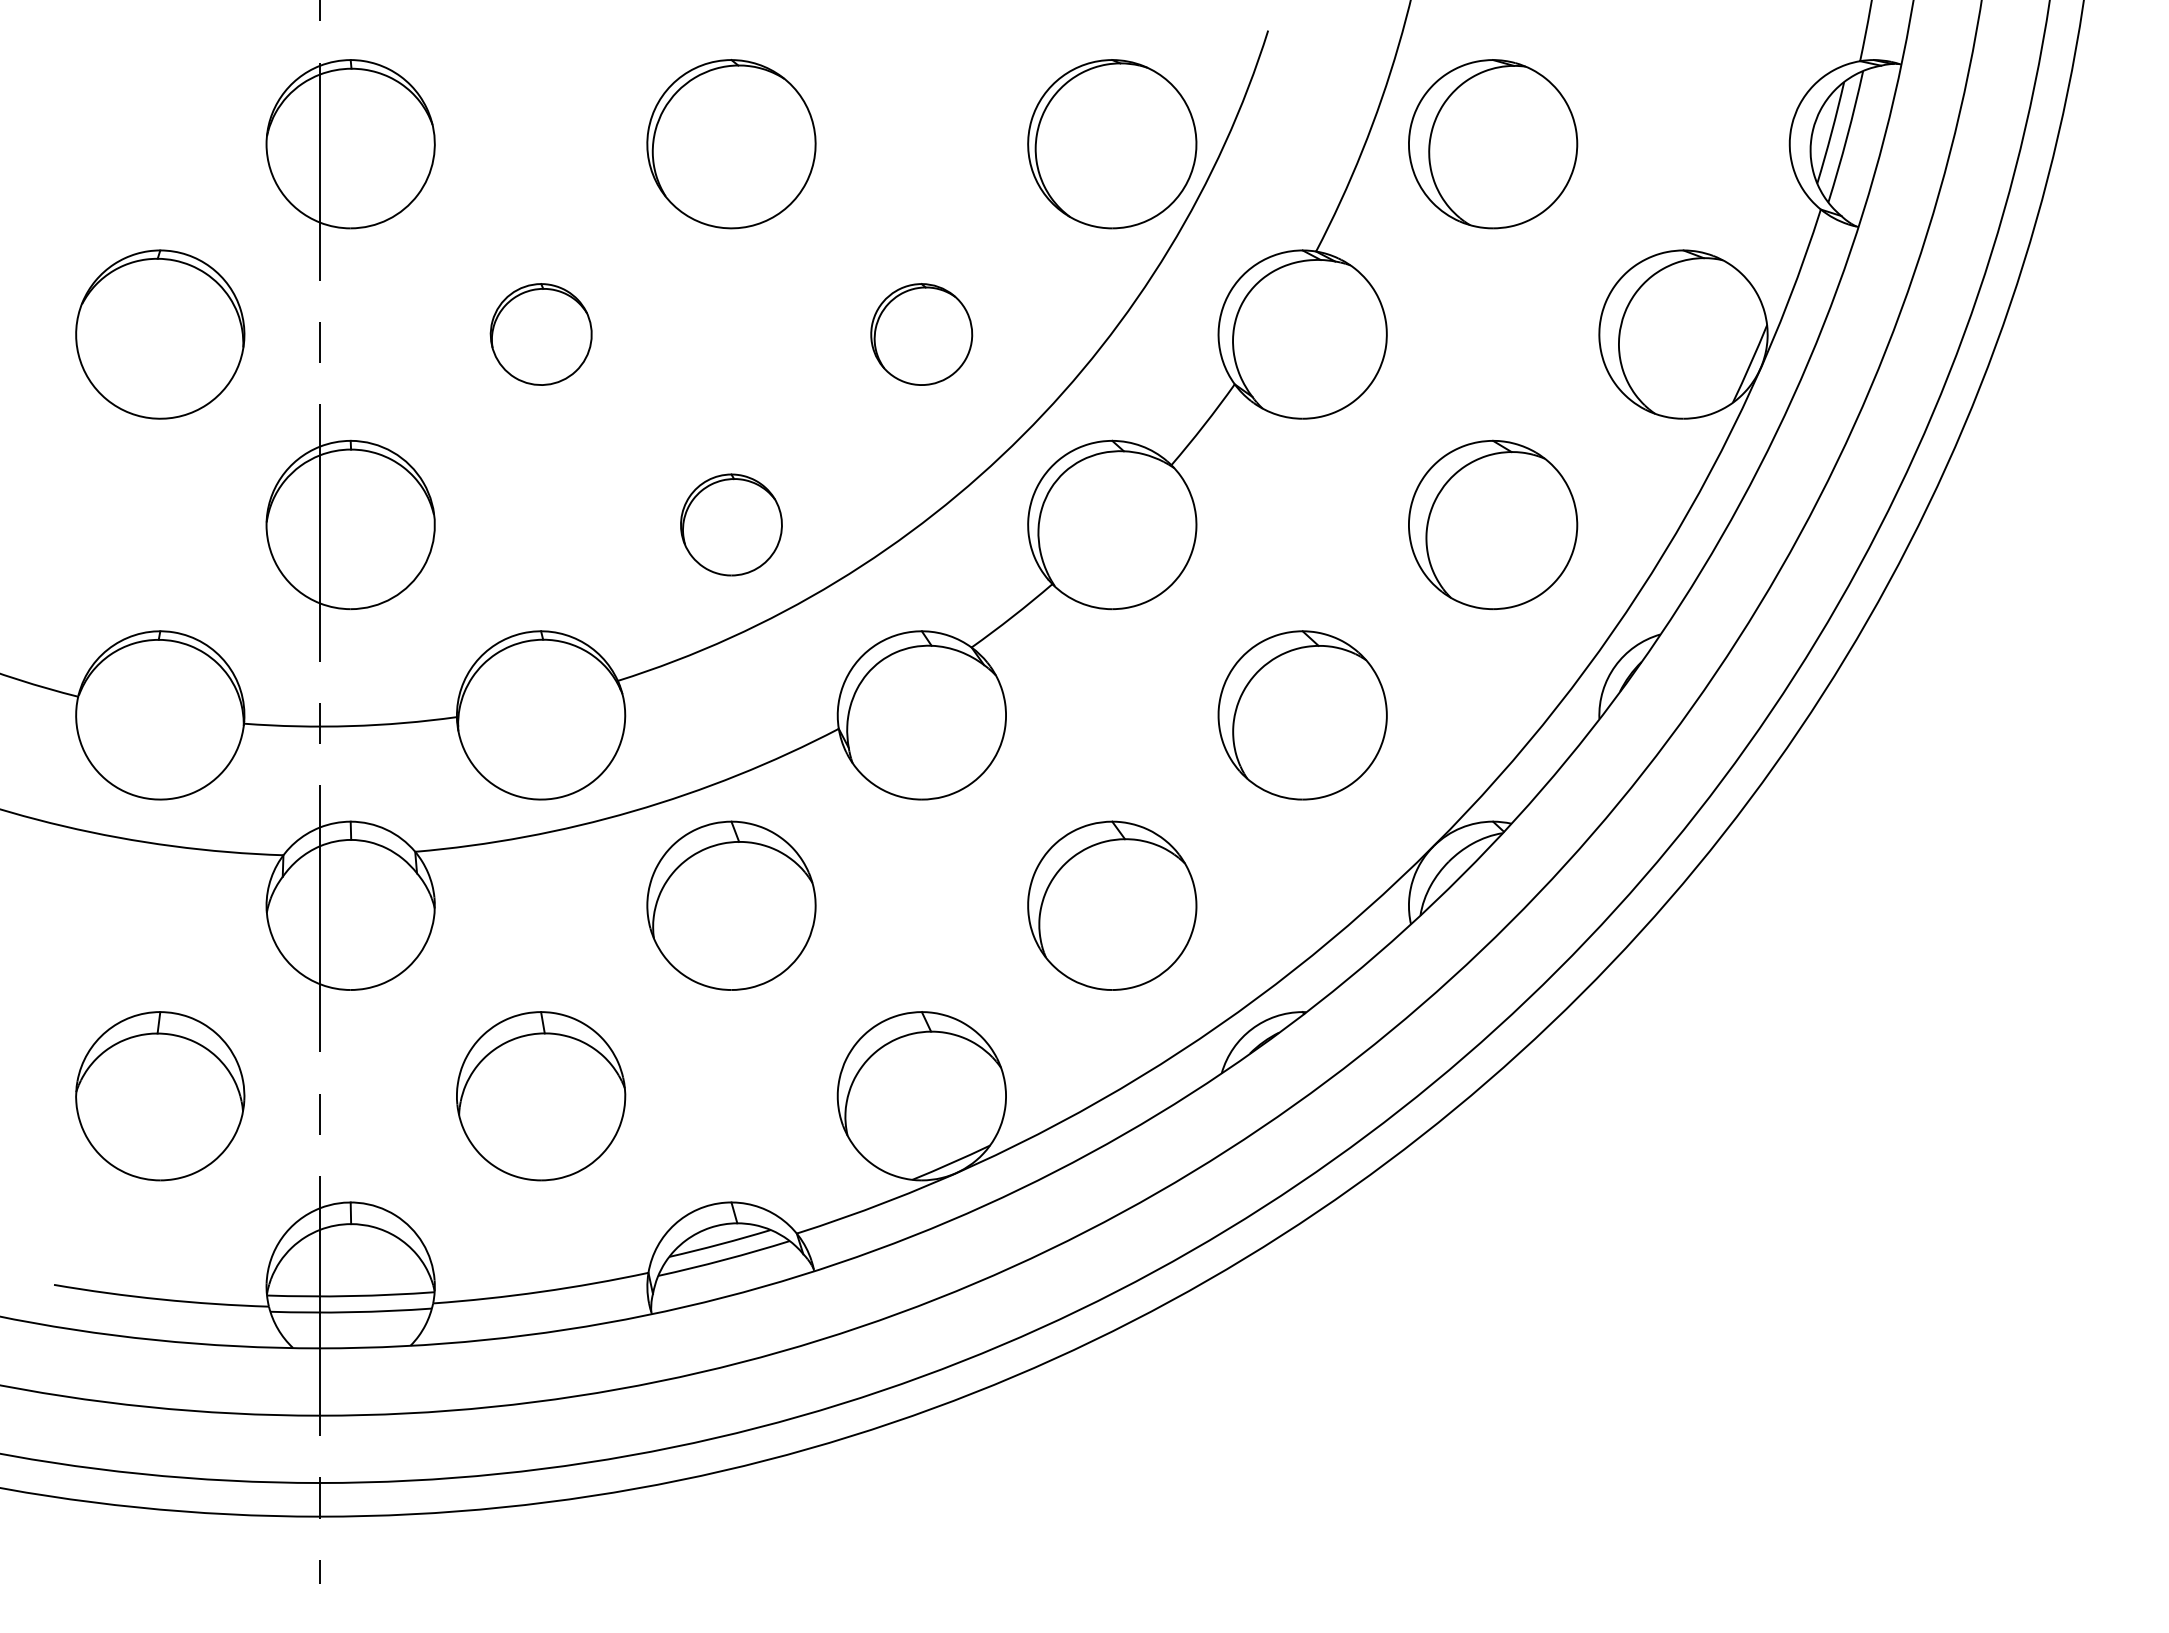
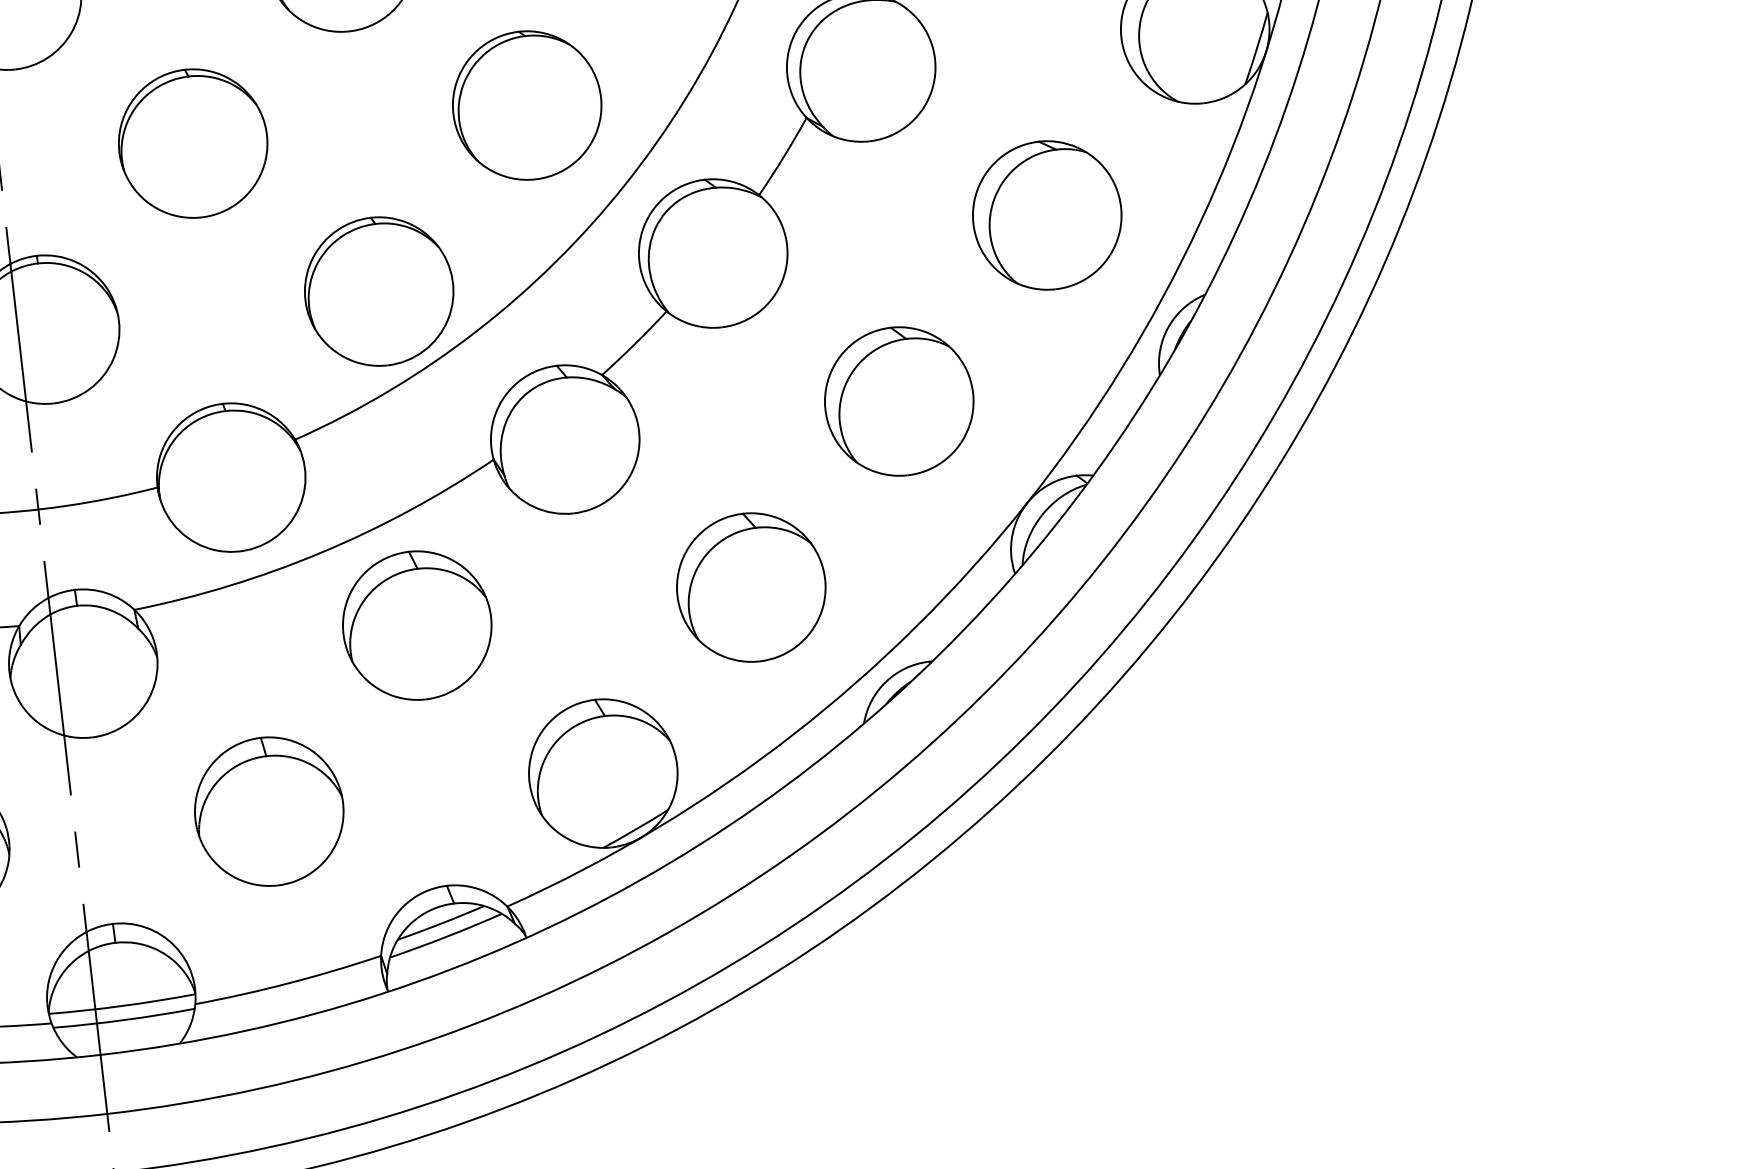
part: (541, 334) -> (193, 143), size x1.67
part: (921, 334) -> (526, 105), size x1.67
part: (731, 524) -> (379, 291), size x1.67

